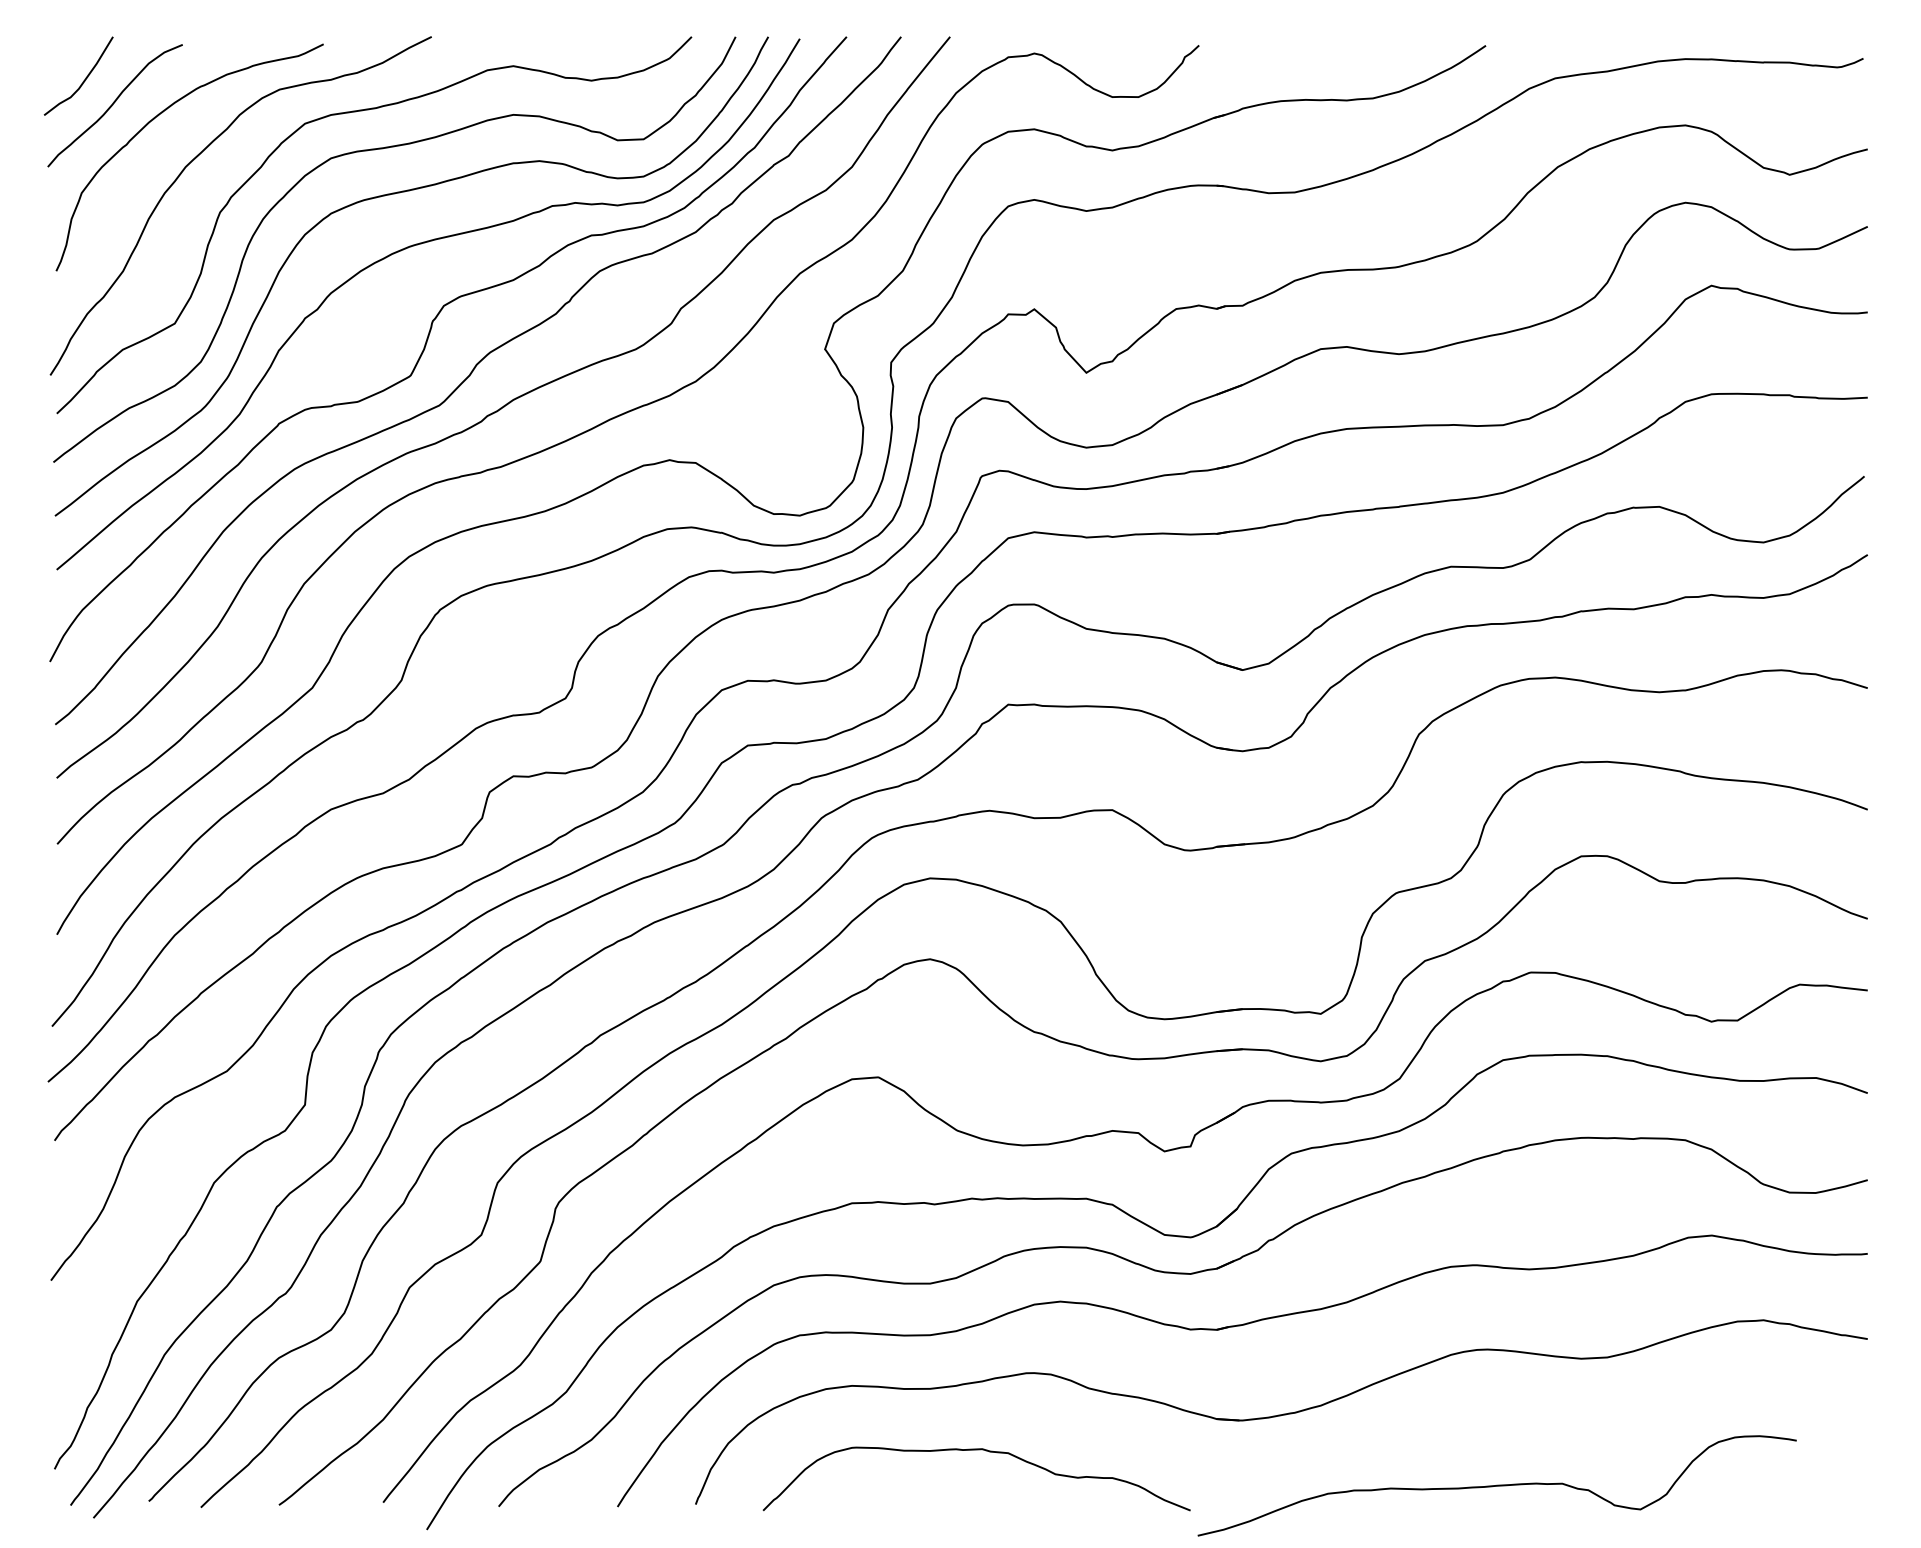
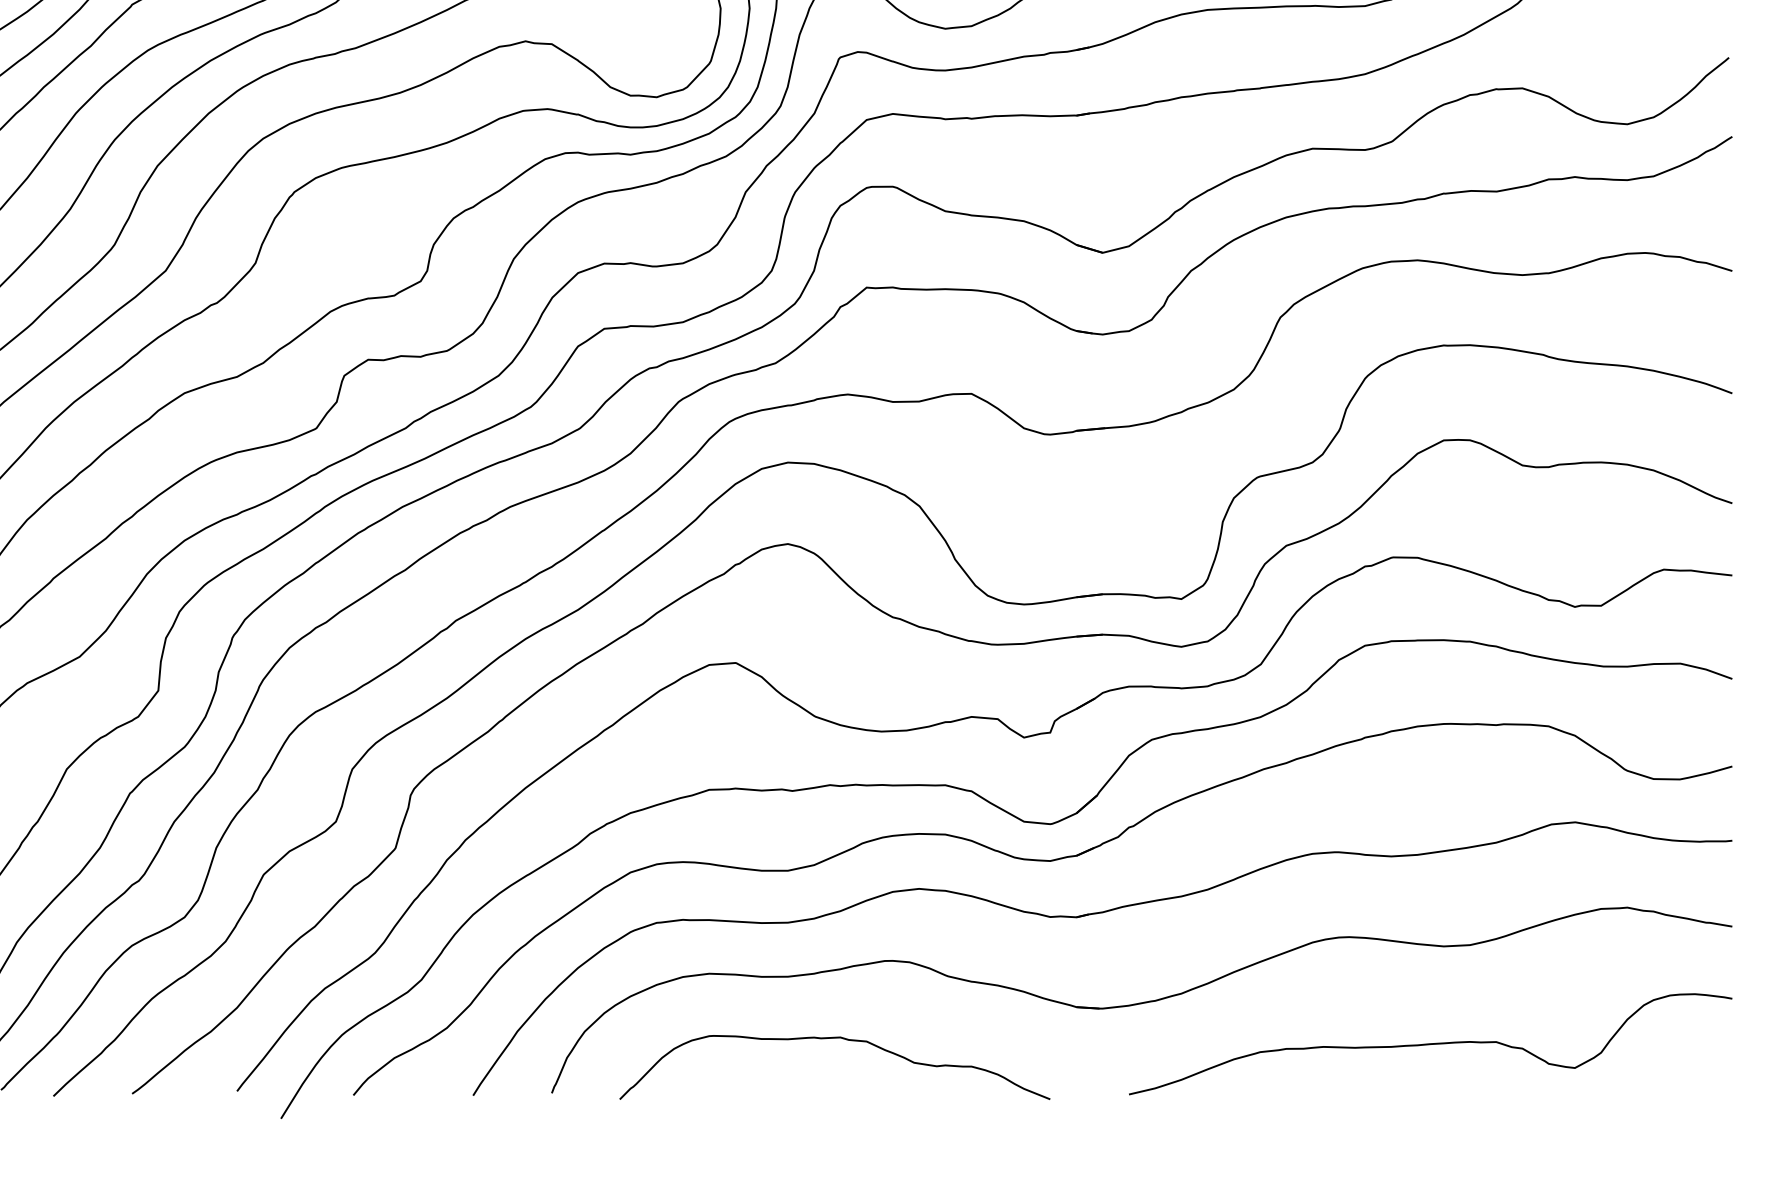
curve: (1496, 1485) -> (1429, 1043), moved

